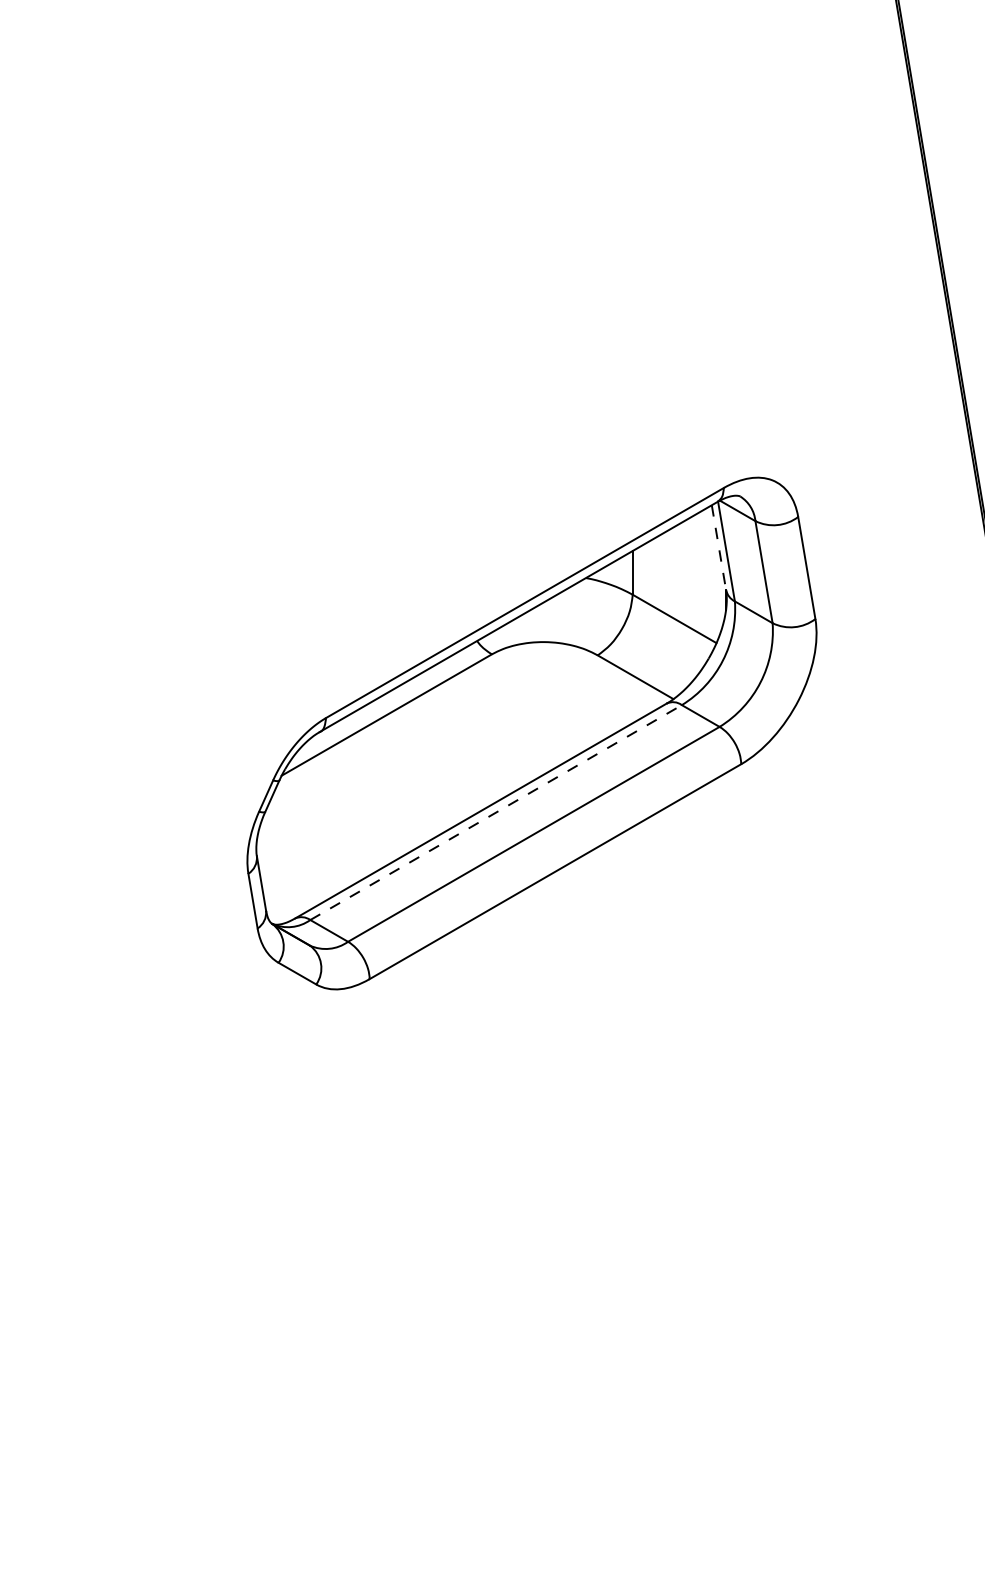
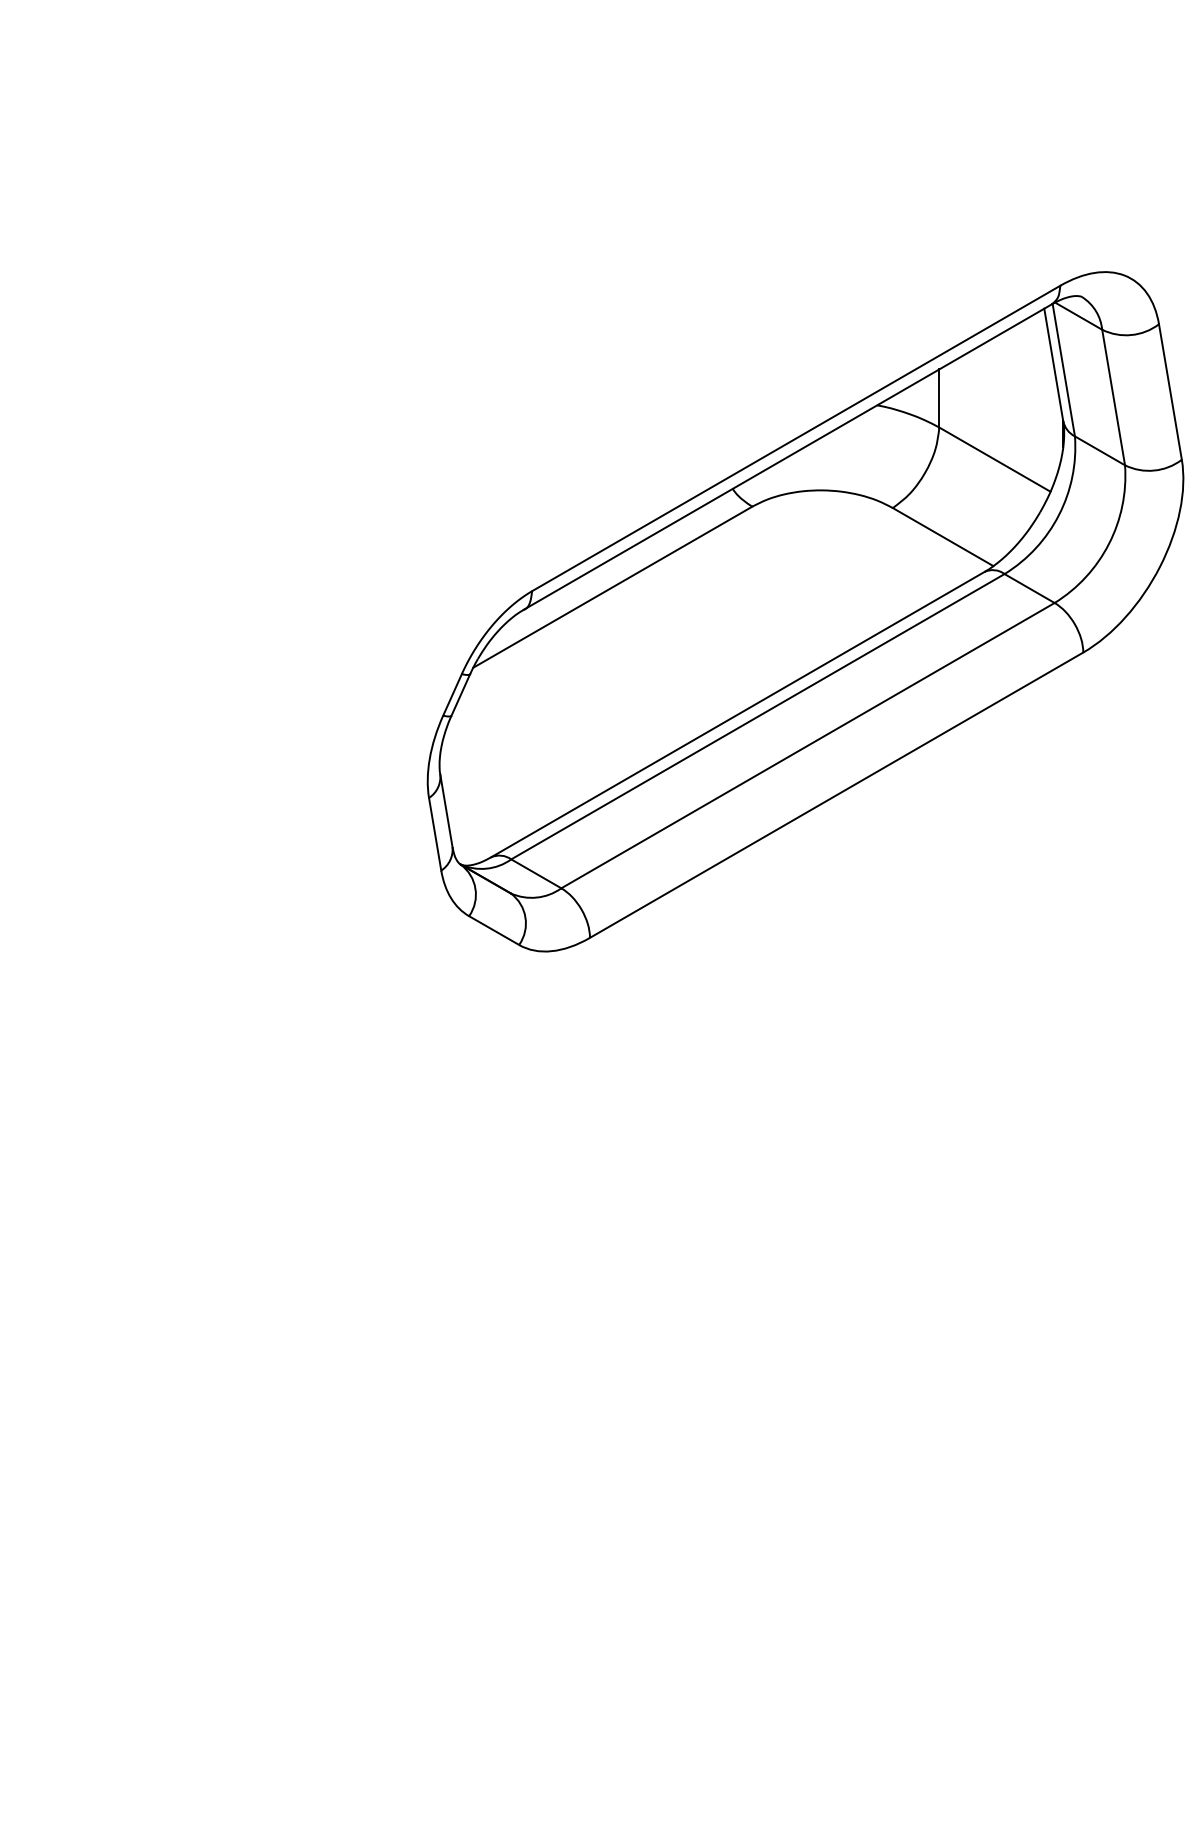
line: (718, 547) -> (1053, 364), dashed -> solid
line: (496, 812) -> (758, 716), dashed -> solid

